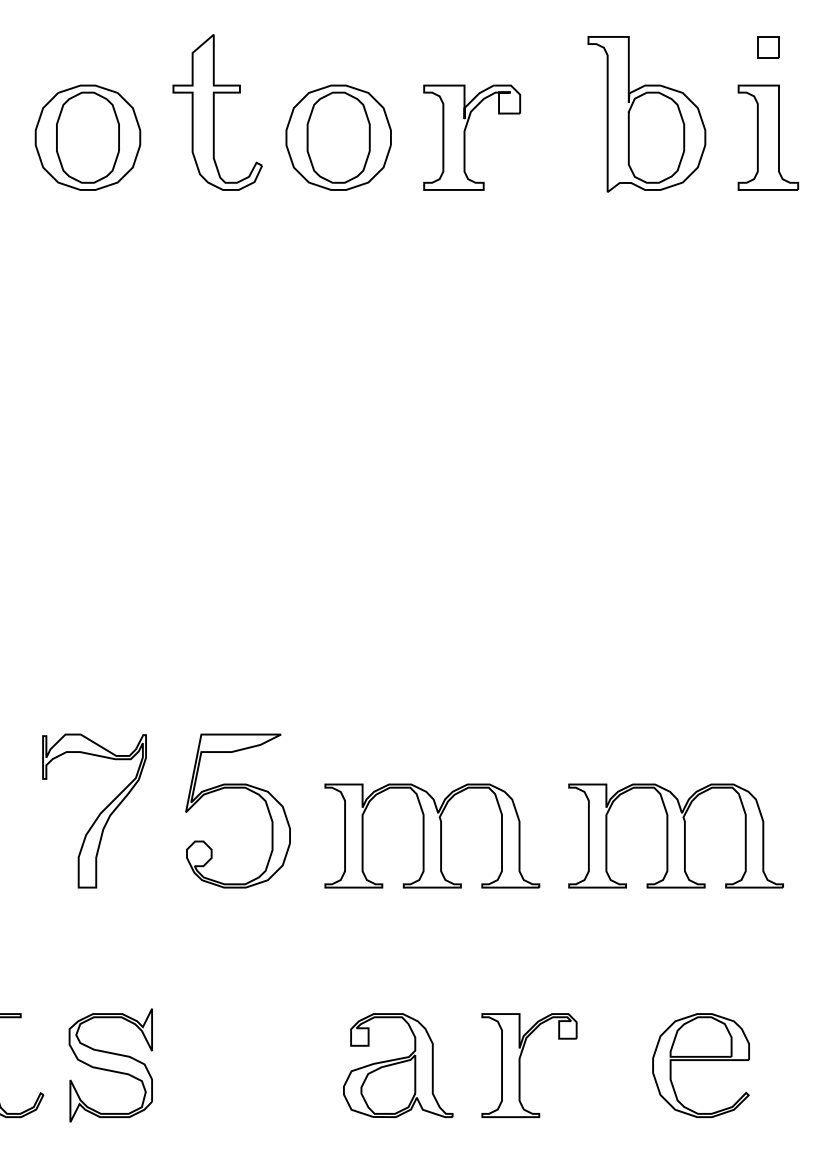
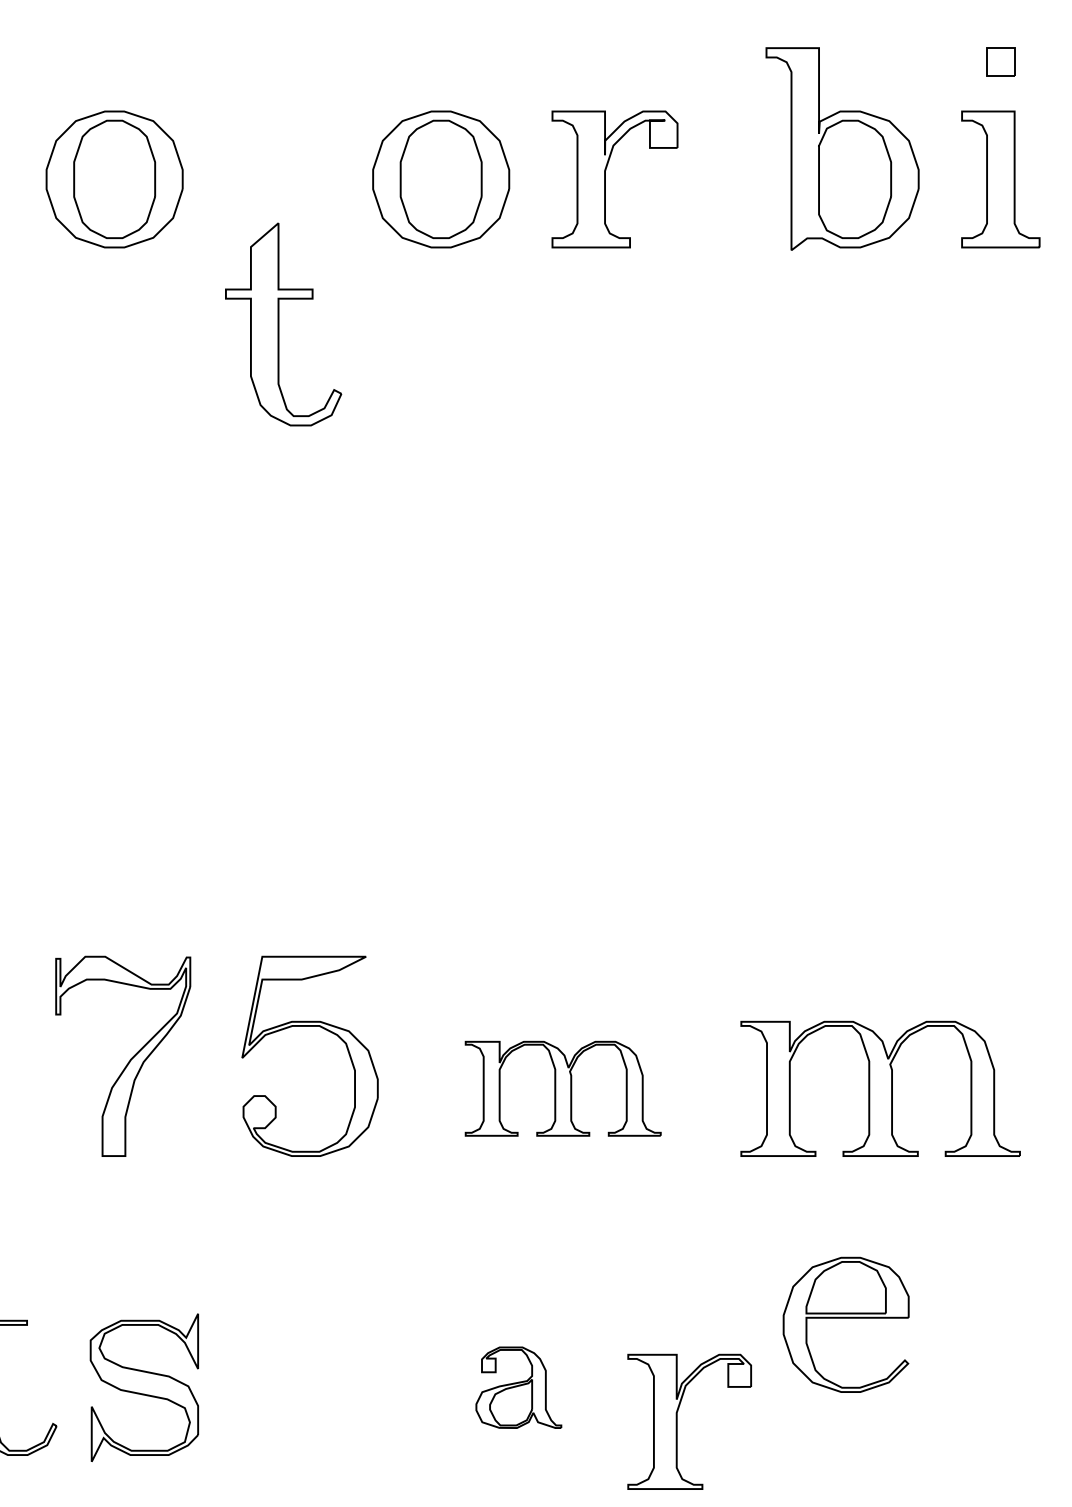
part: (217, 112) -> (283, 324), moved
part: (432, 835) -> (563, 1088), size x0.7
part: (398, 1065) -> (518, 1387), size x0.6
part: (520, 1065) -> (677, 1421), moved
part: (700, 1065) -> (845, 1324), moved

